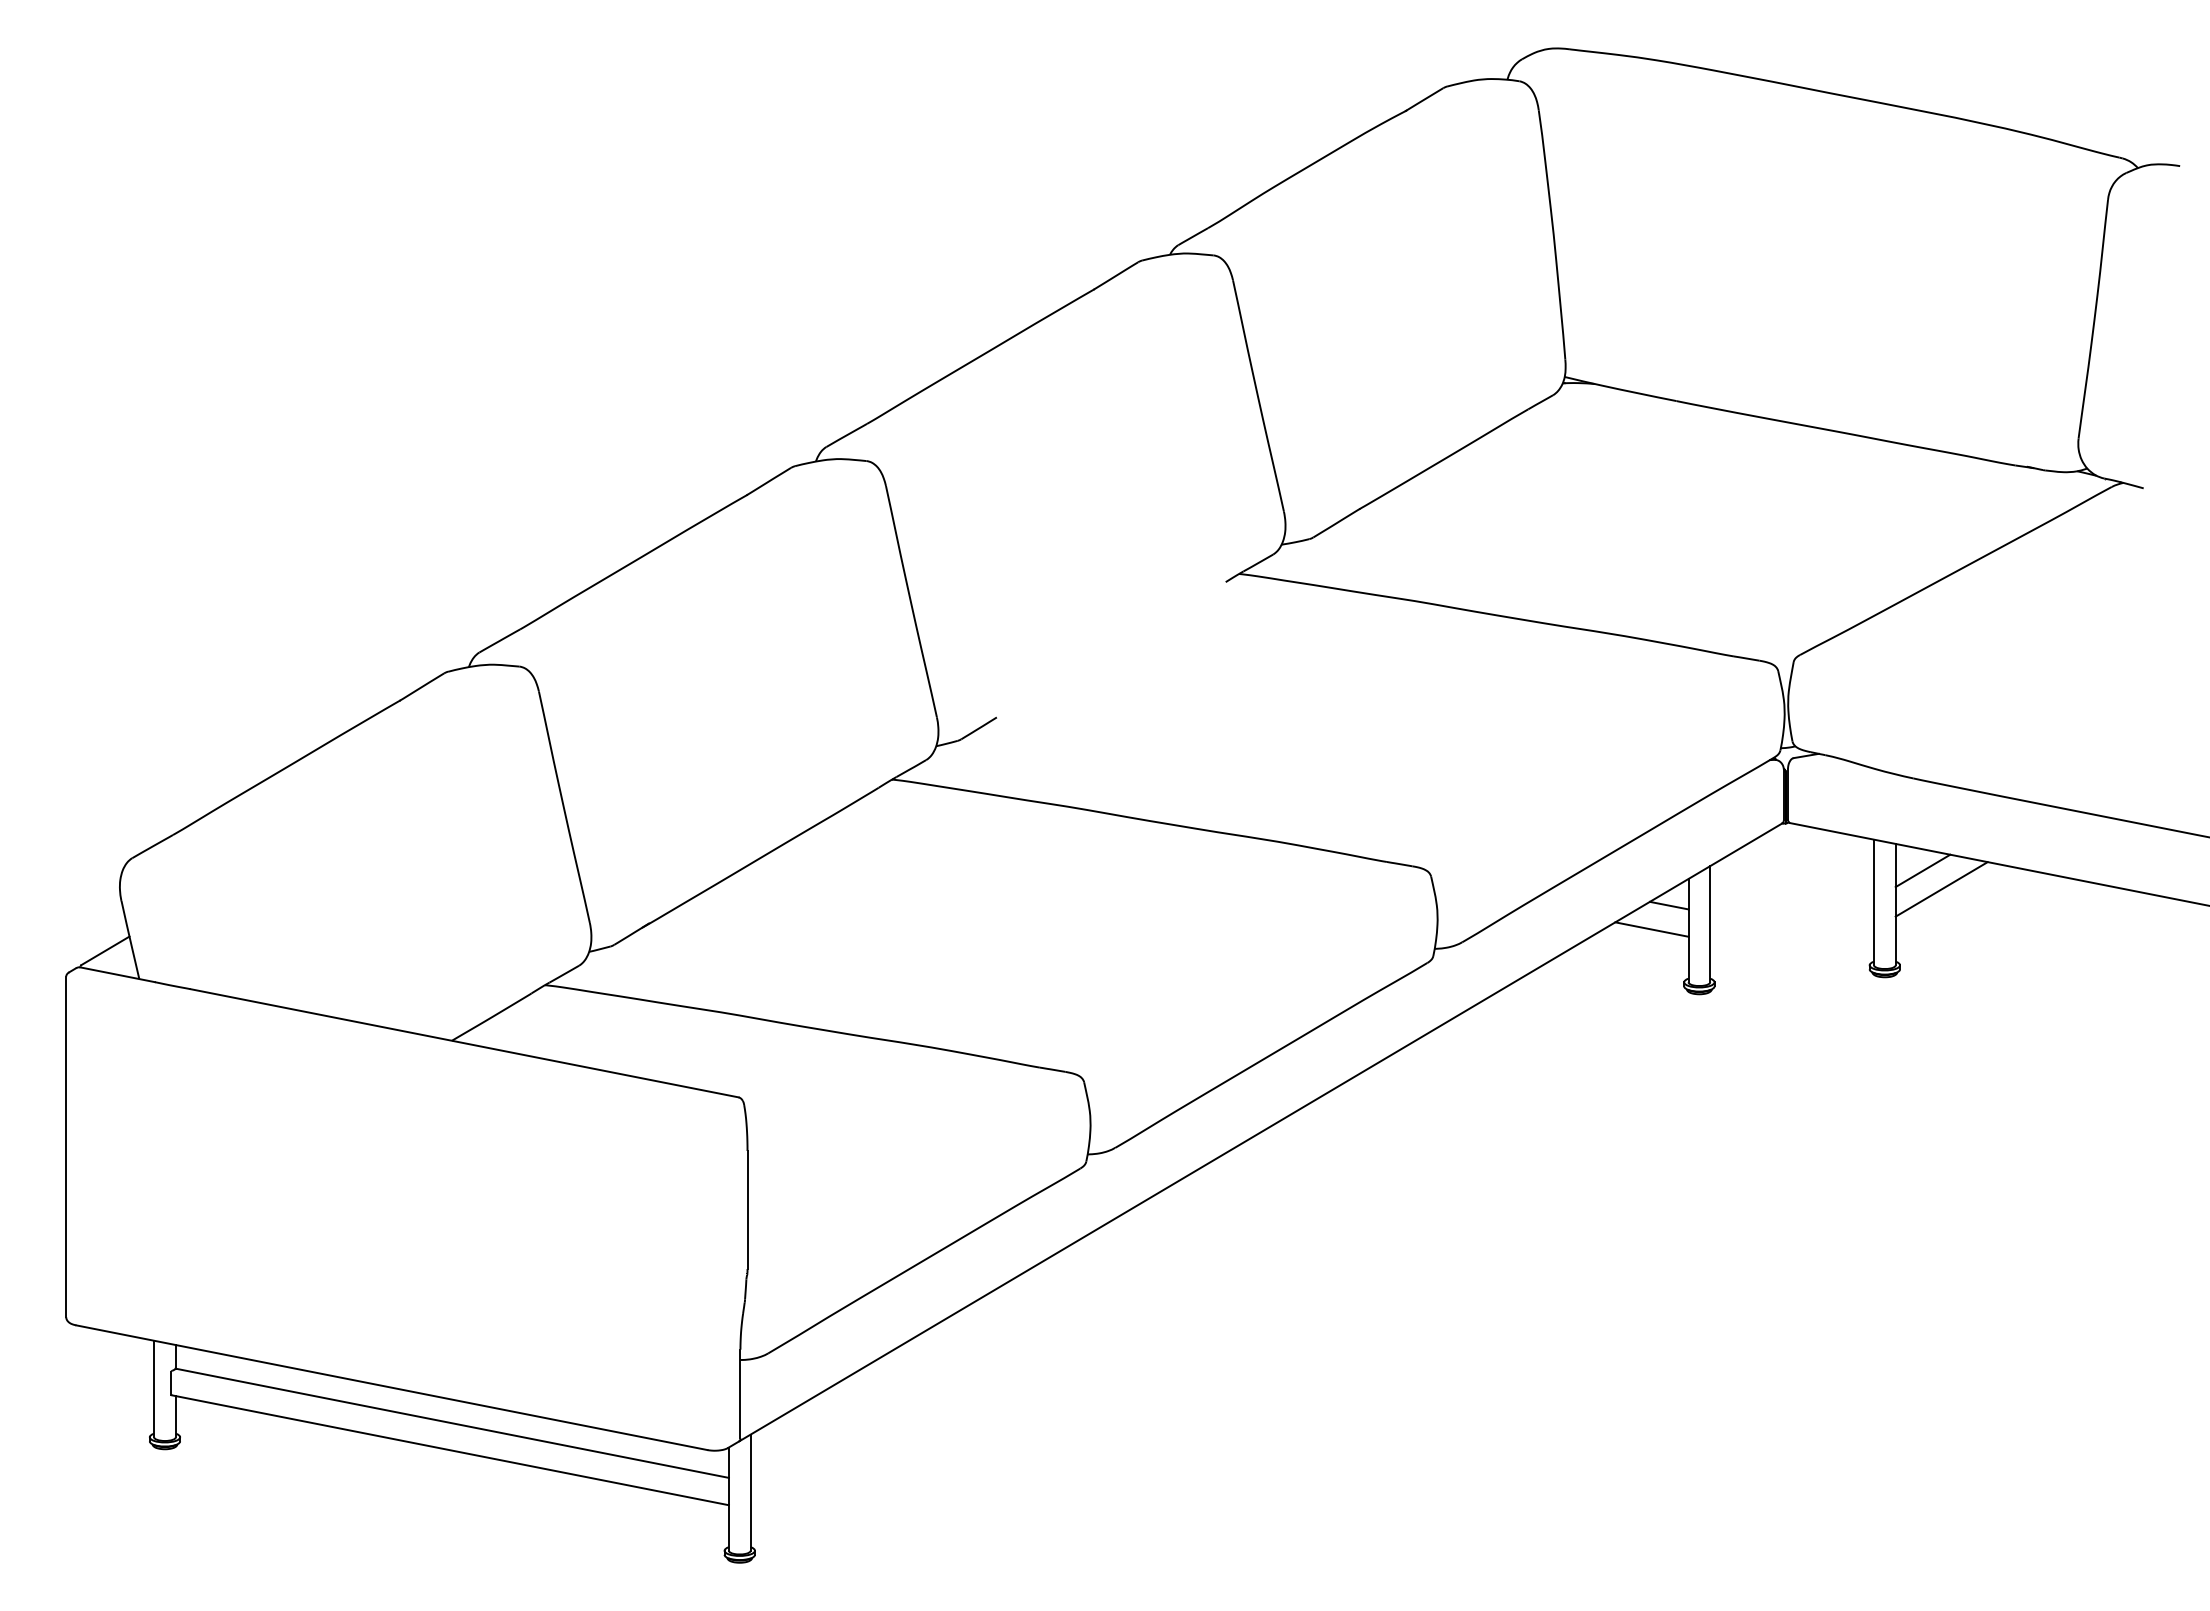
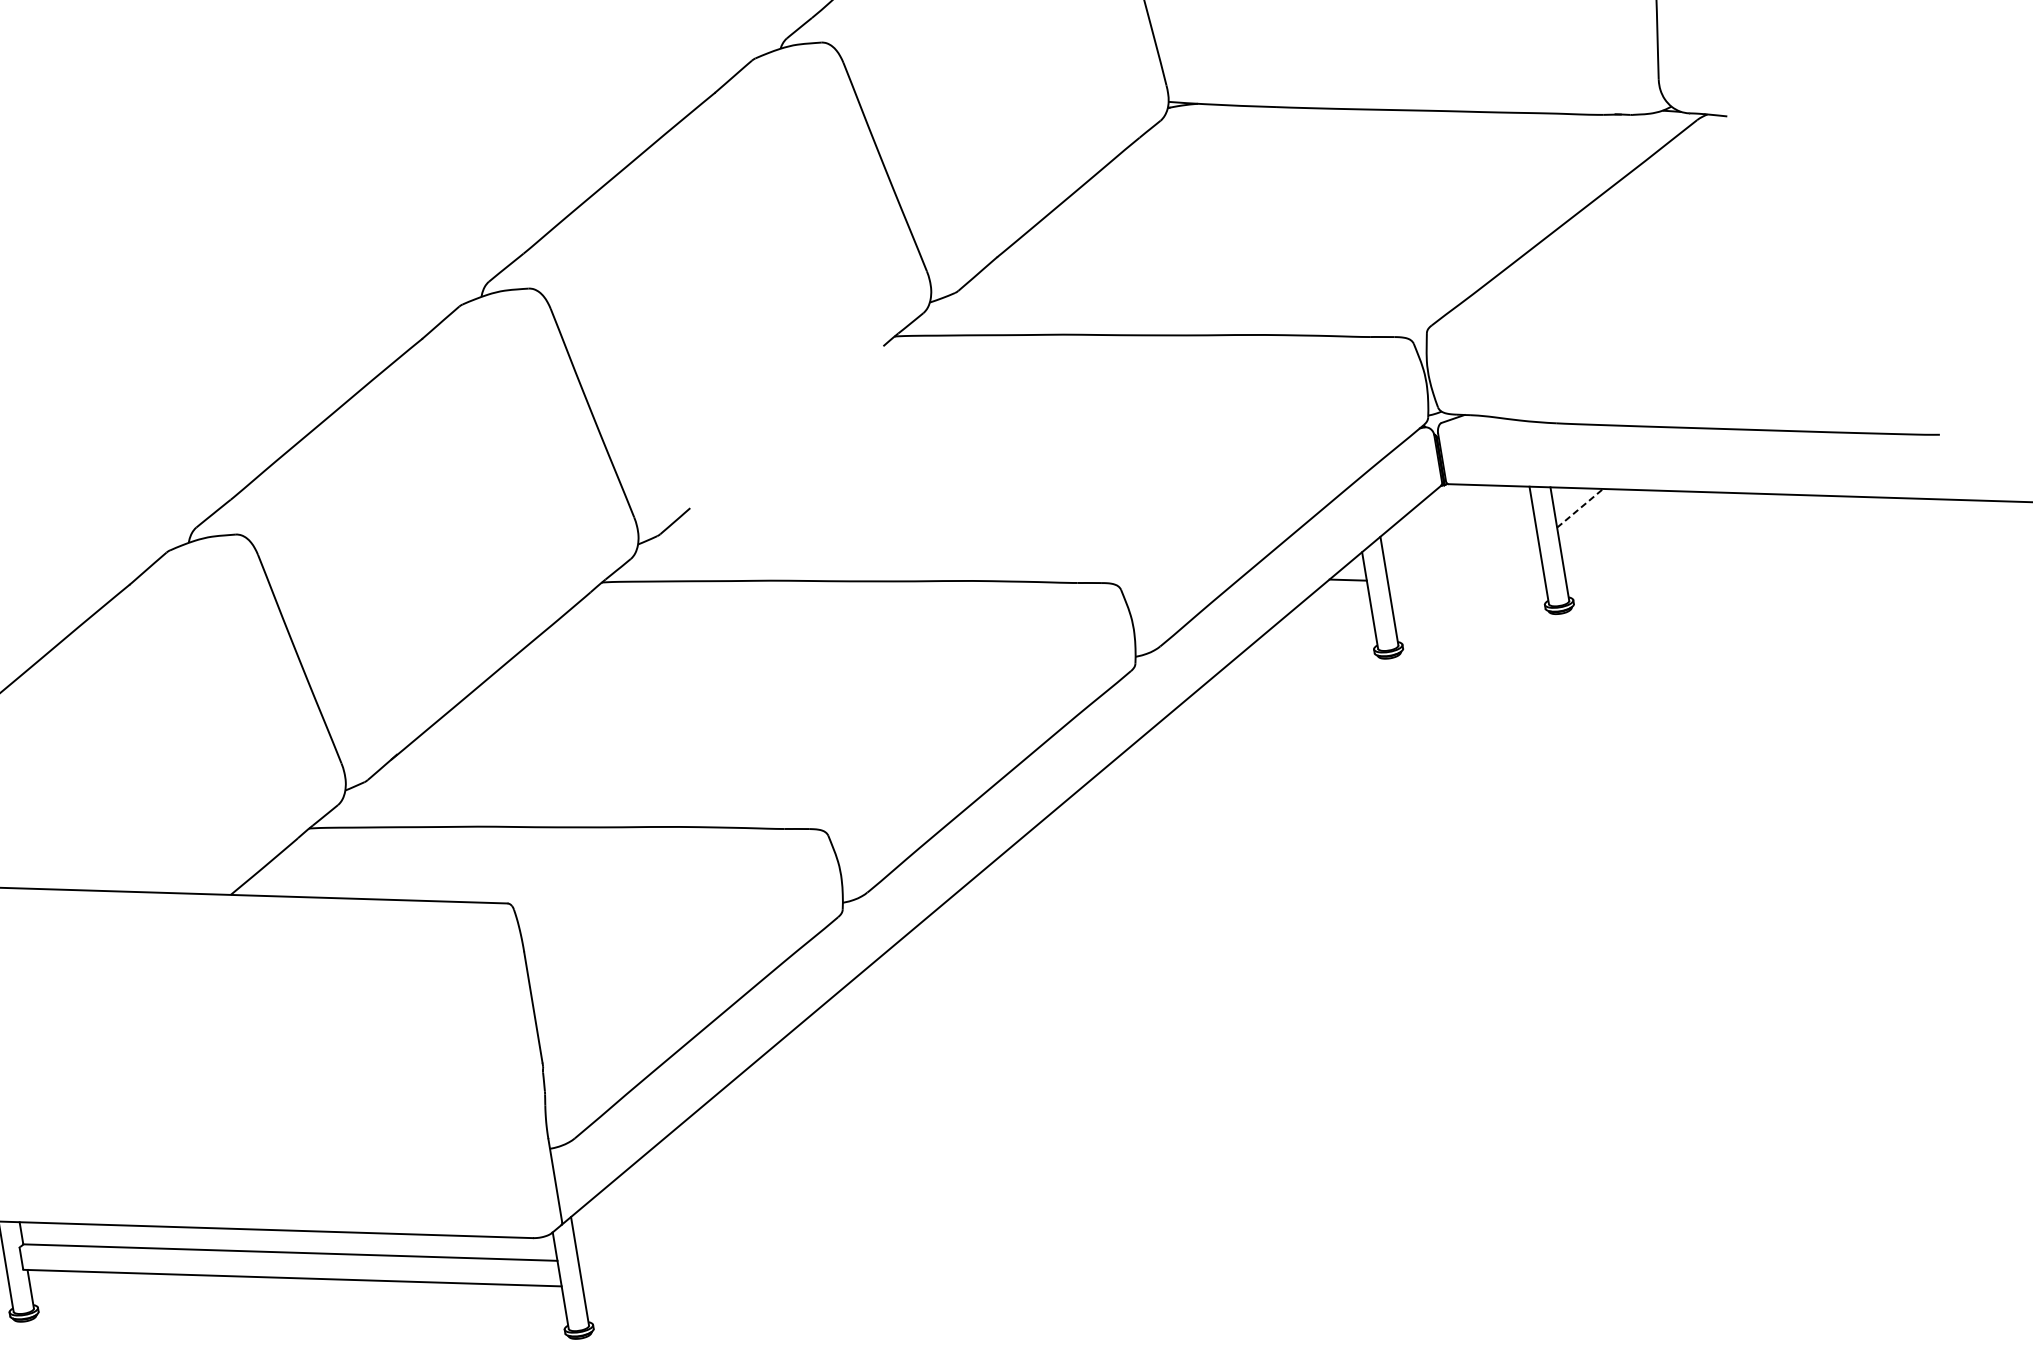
line: (1922, 870) -> (1579, 508), solid -> dashed
line: (1941, 889) -> (1600, 522), removed
line: (1651, 929) -> (1335, 605), removed

